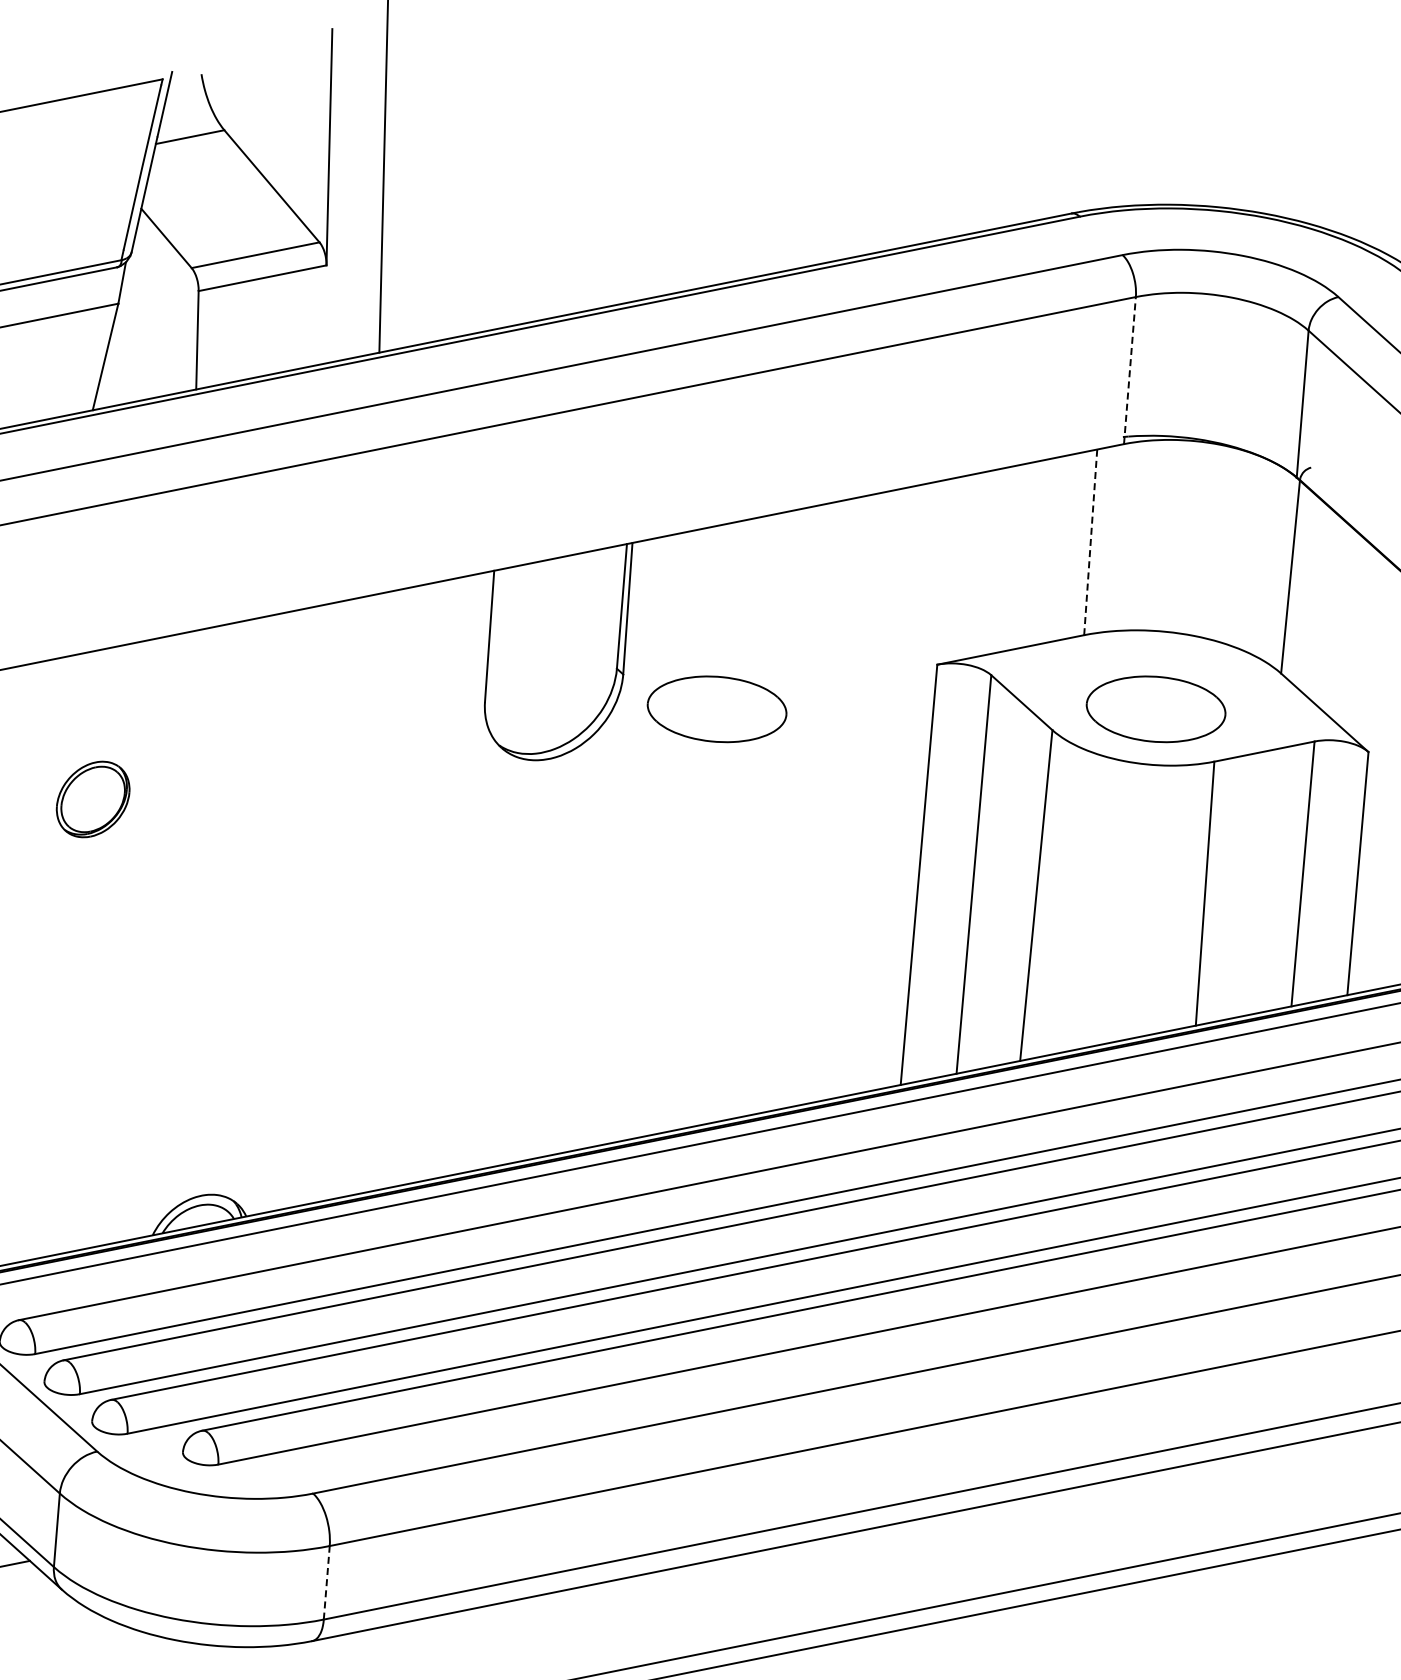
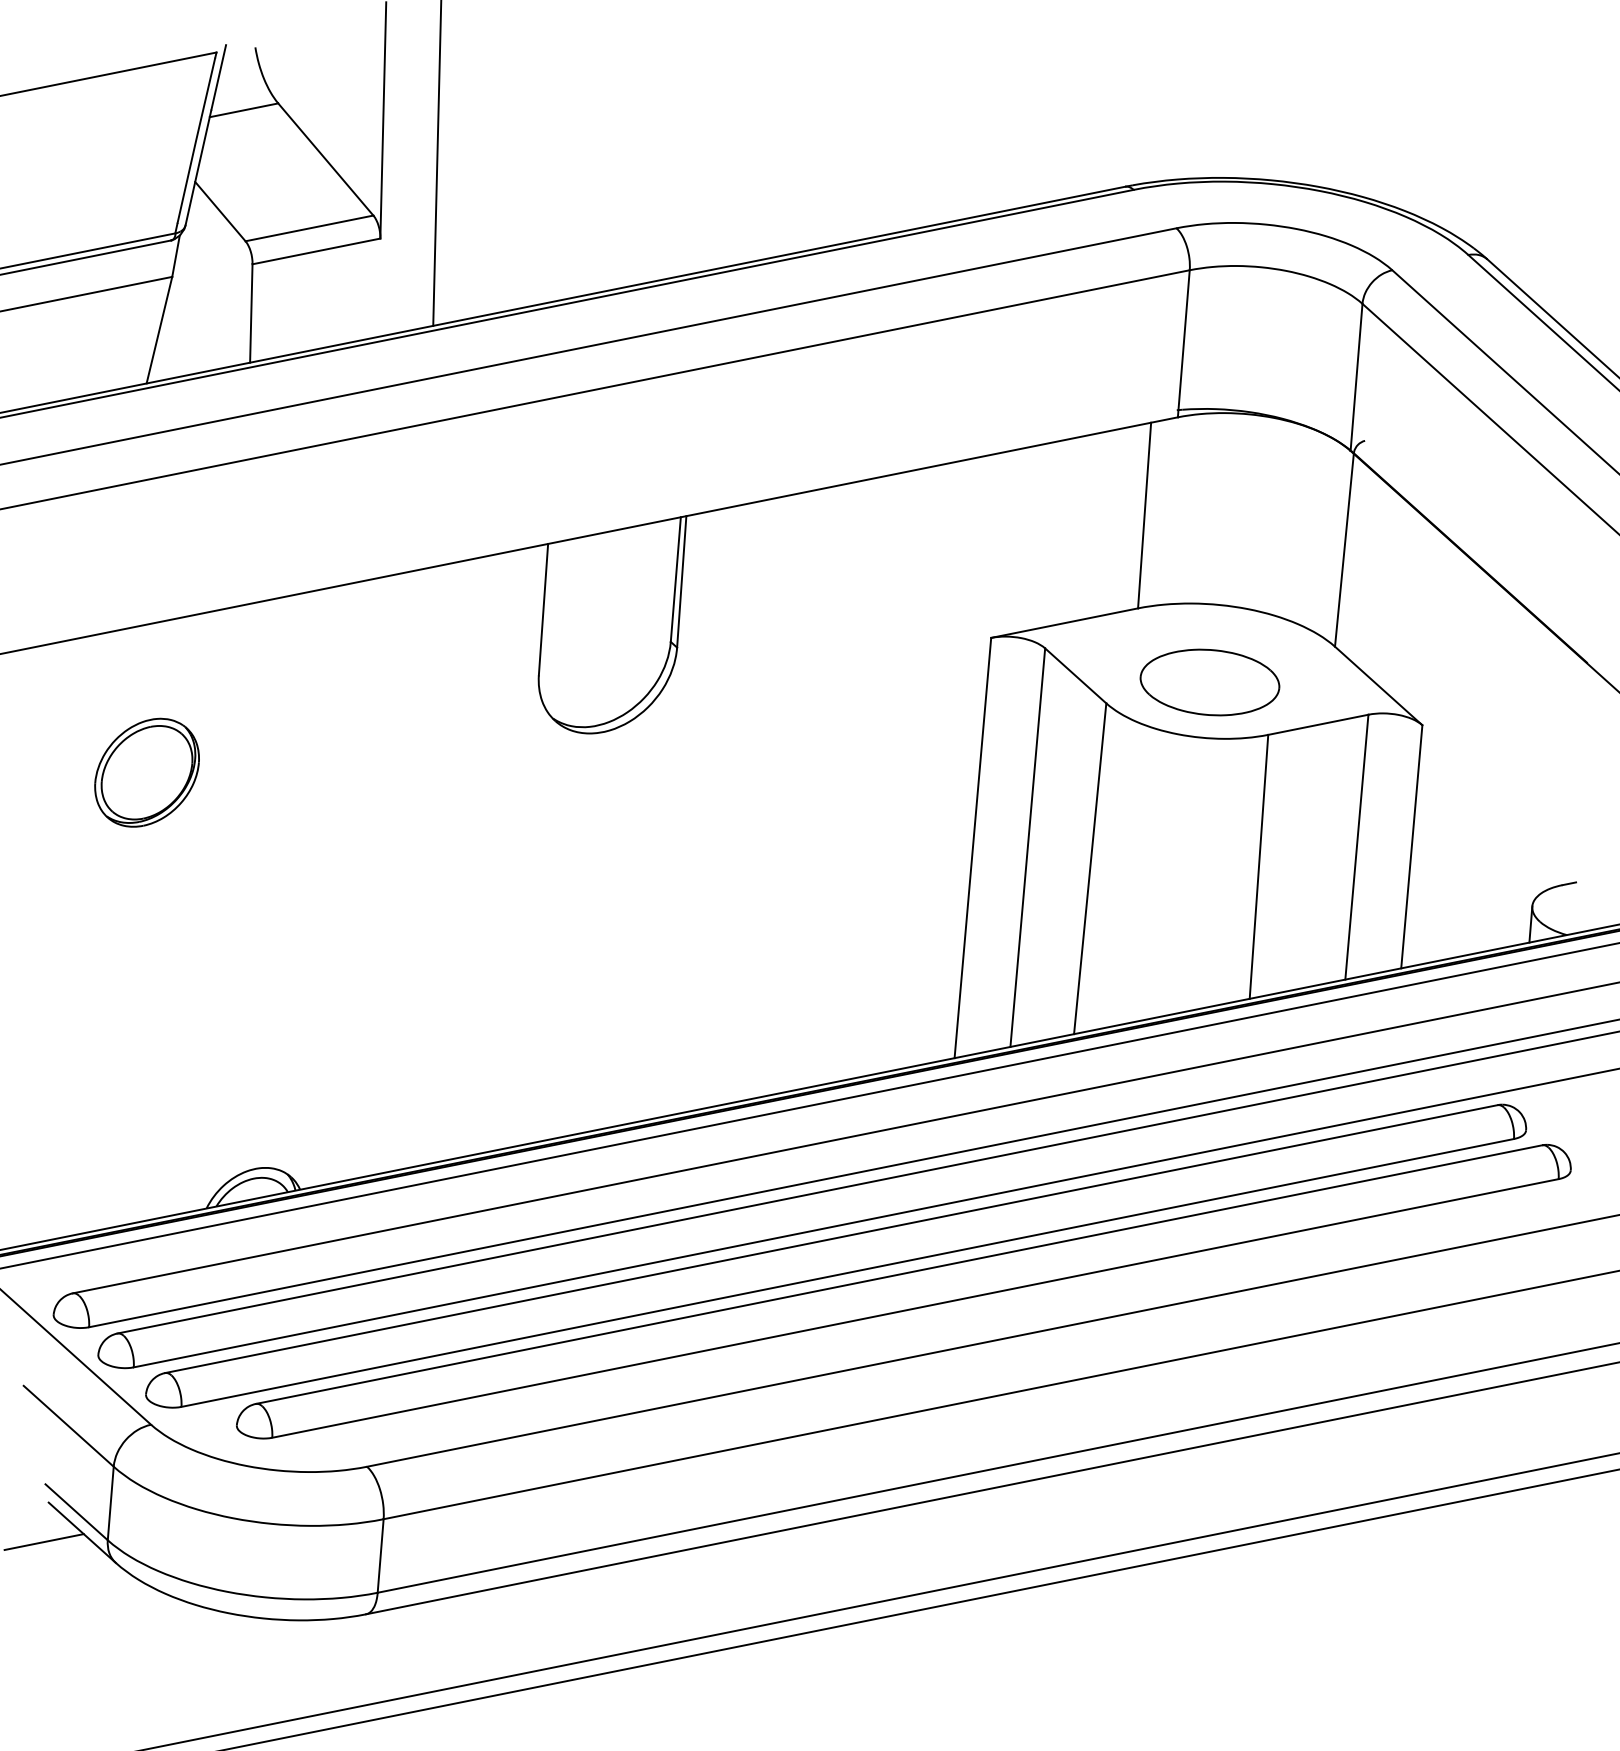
line: (1129, 370) -> (1183, 343), dashed -> solid
line: (1090, 542) -> (1144, 515), dashed -> solid
part: (716, 709) -> (770, 682), removed
part: (92, 799) -> (146, 772), size x1.43
line: (326, 1582) -> (380, 1555), dashed -> solid

